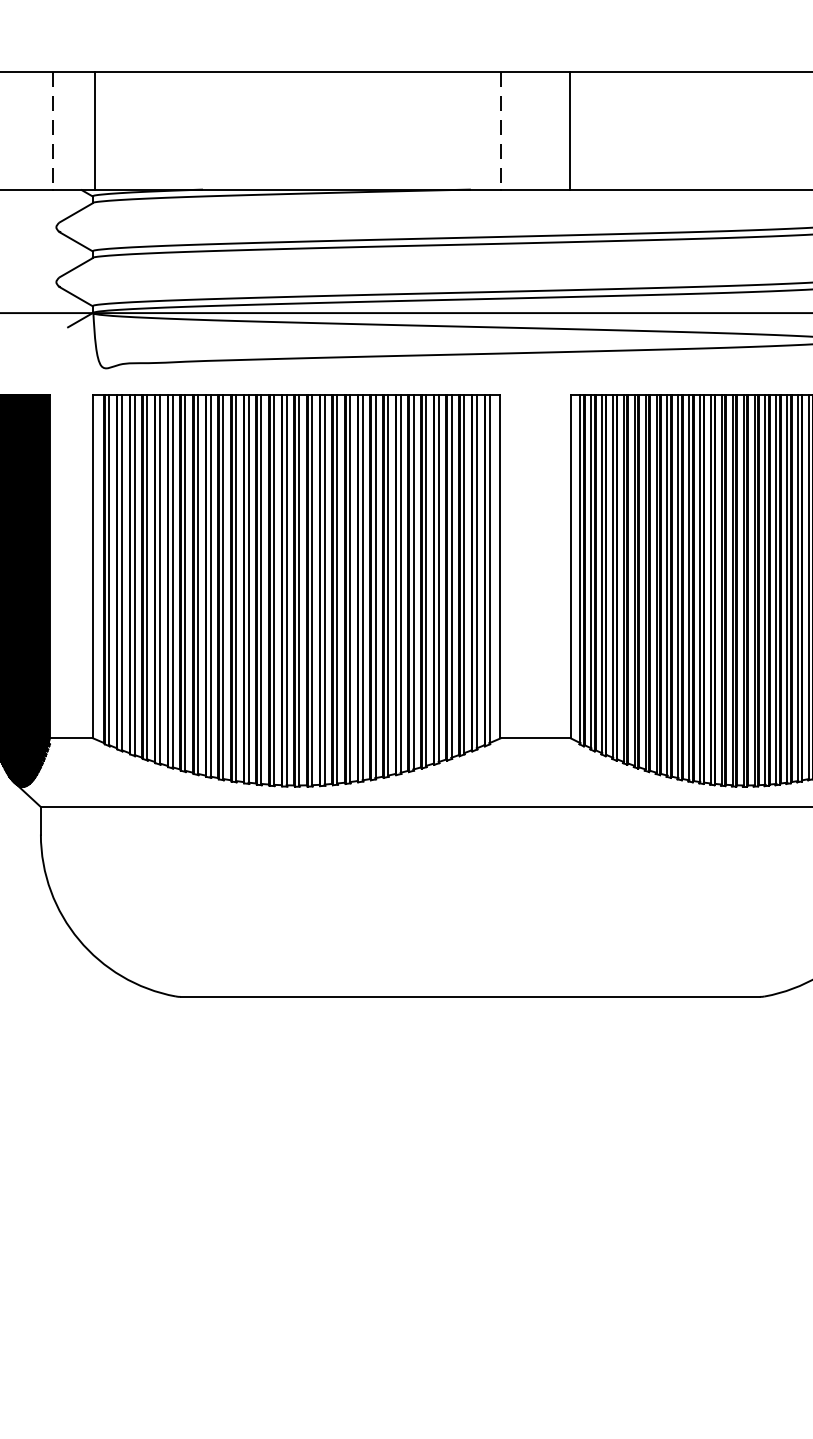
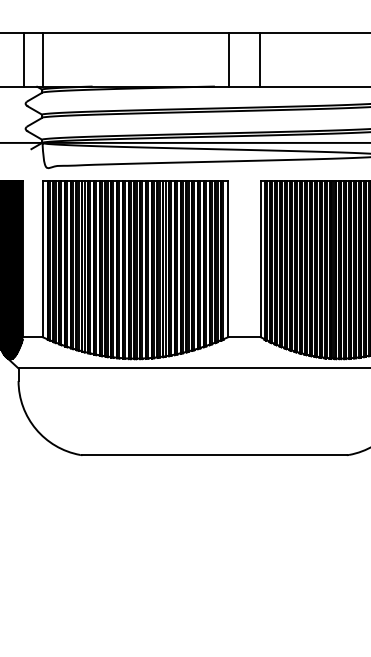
line: (51, 130) -> (23, 59), dashed -> solid
line: (500, 130) -> (228, 59), dashed -> solid

